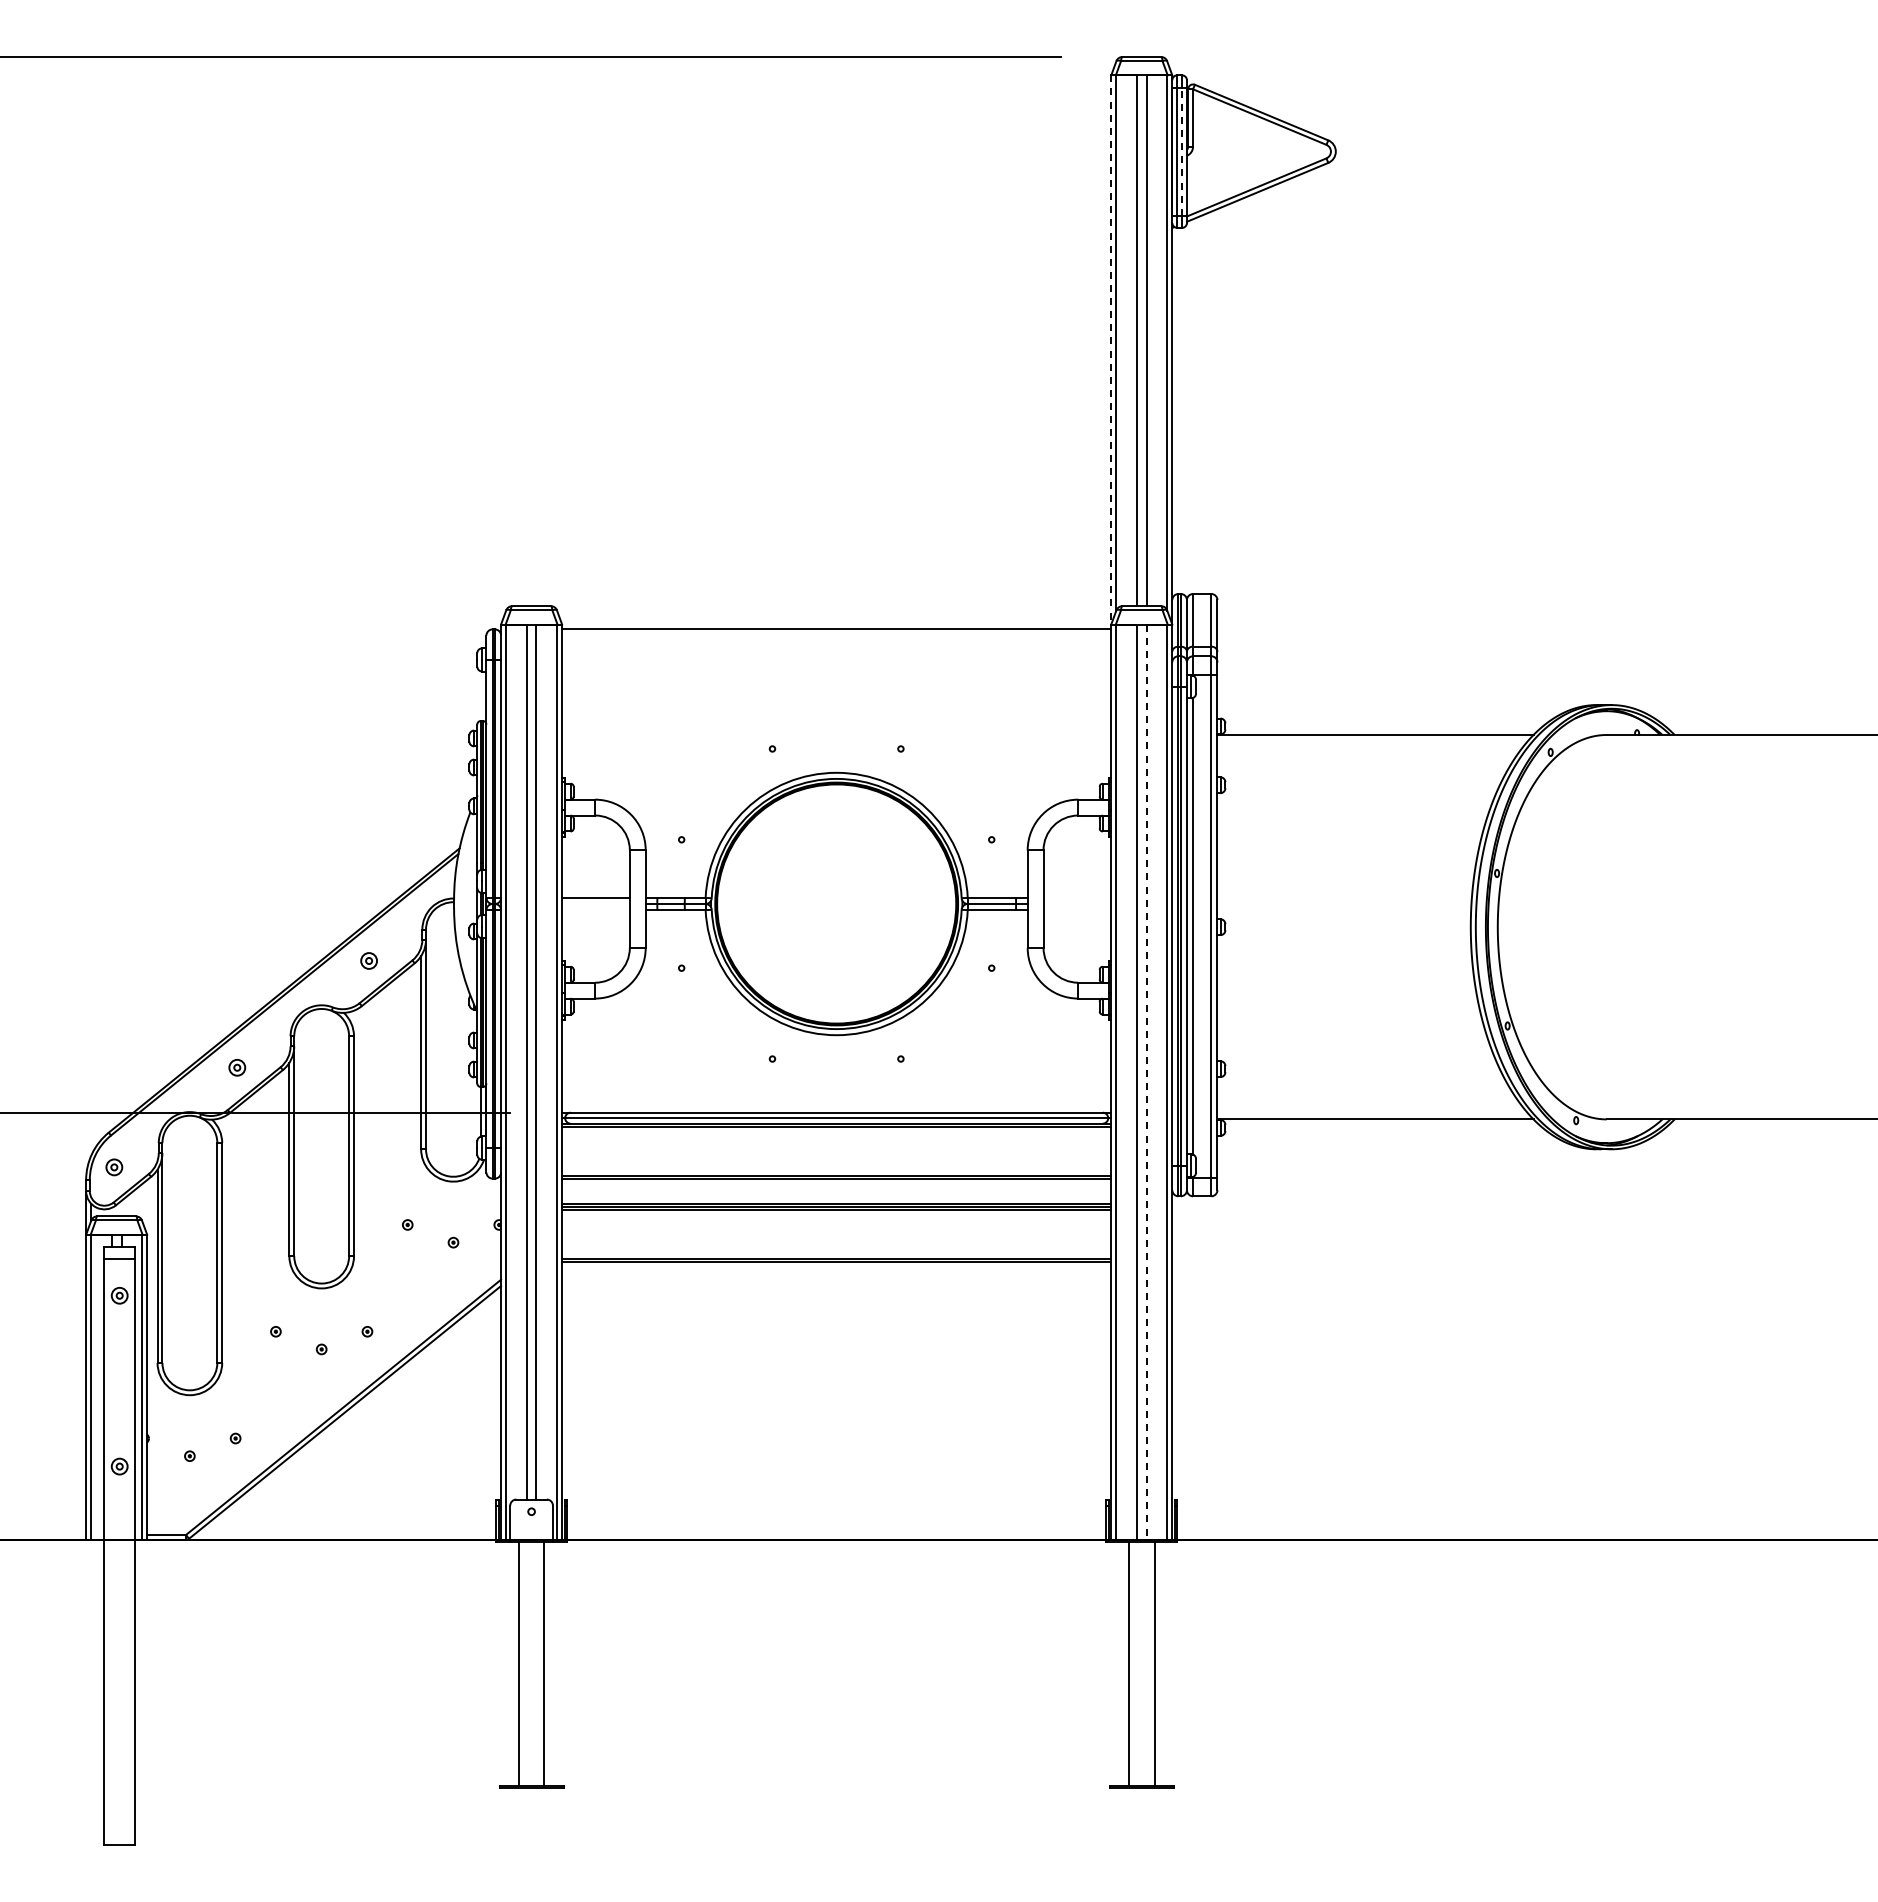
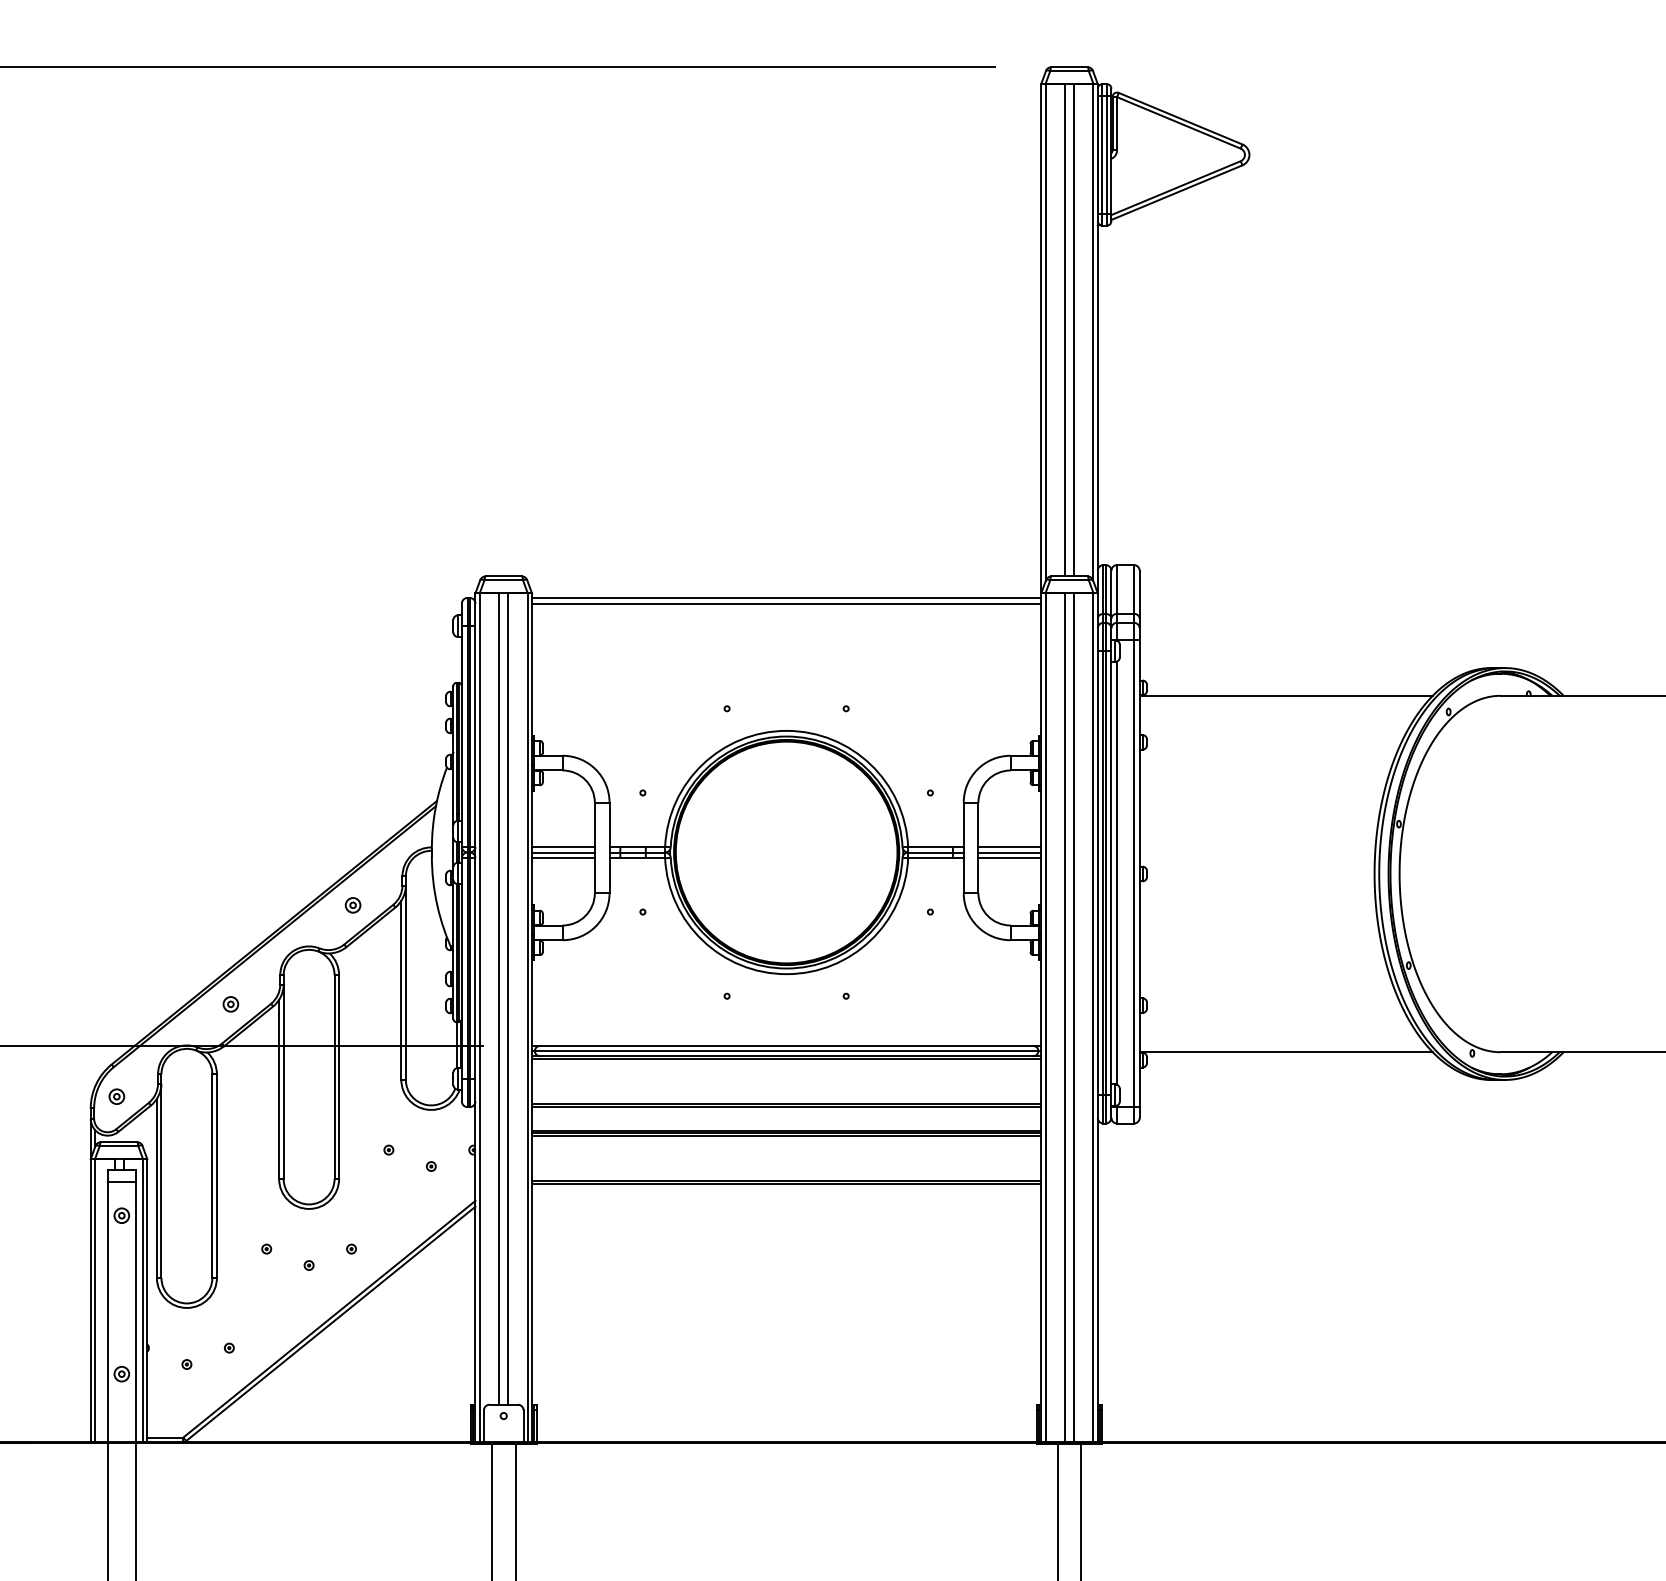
line: (1182, 151) -> (1107, 154), dashed -> solid
line: (1111, 349) -> (1041, 338), dashed -> solid
line: (836, 635) -> (786, 603), added
line: (1077, 897) -> (1009, 846), added
line: (595, 904) -> (563, 852), added
line: (1077, 904) -> (1009, 852), added
line: (595, 910) -> (563, 858), added
line: (1077, 910) -> (1009, 858), added
line: (1146, 1082) -> (1073, 1018), dashed -> solid

